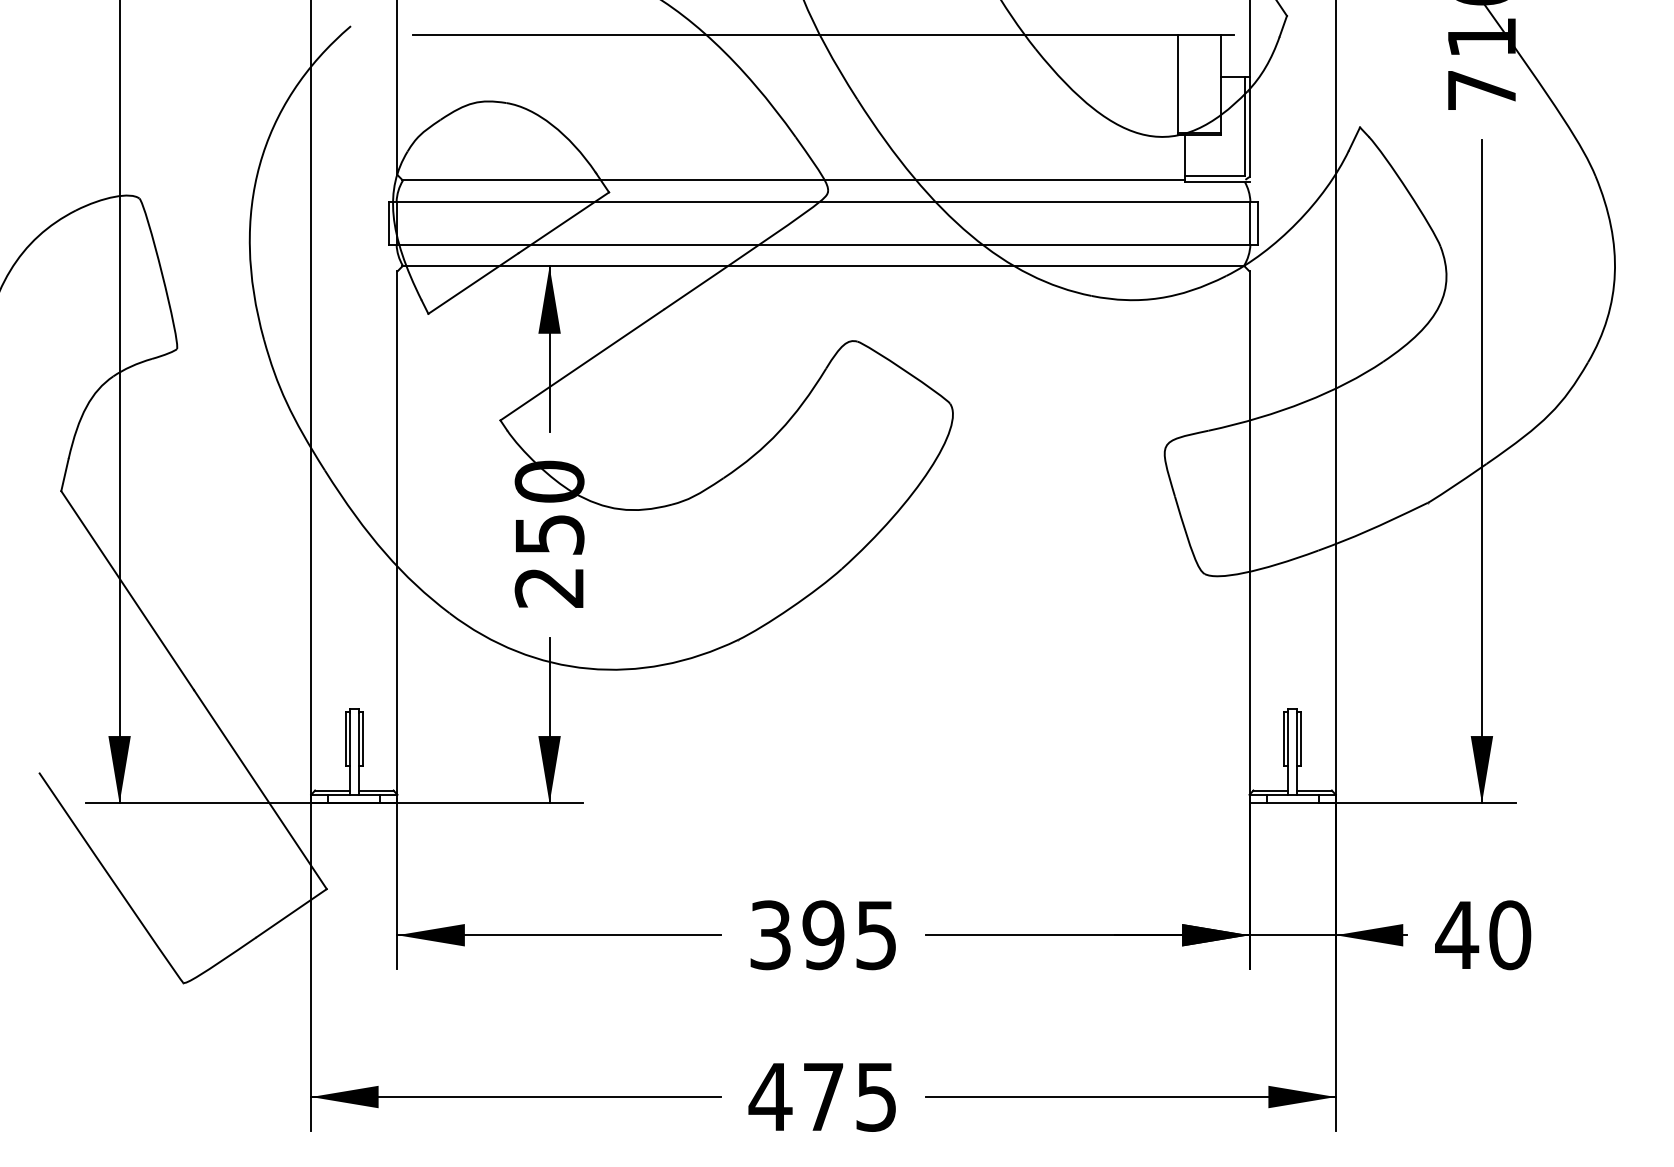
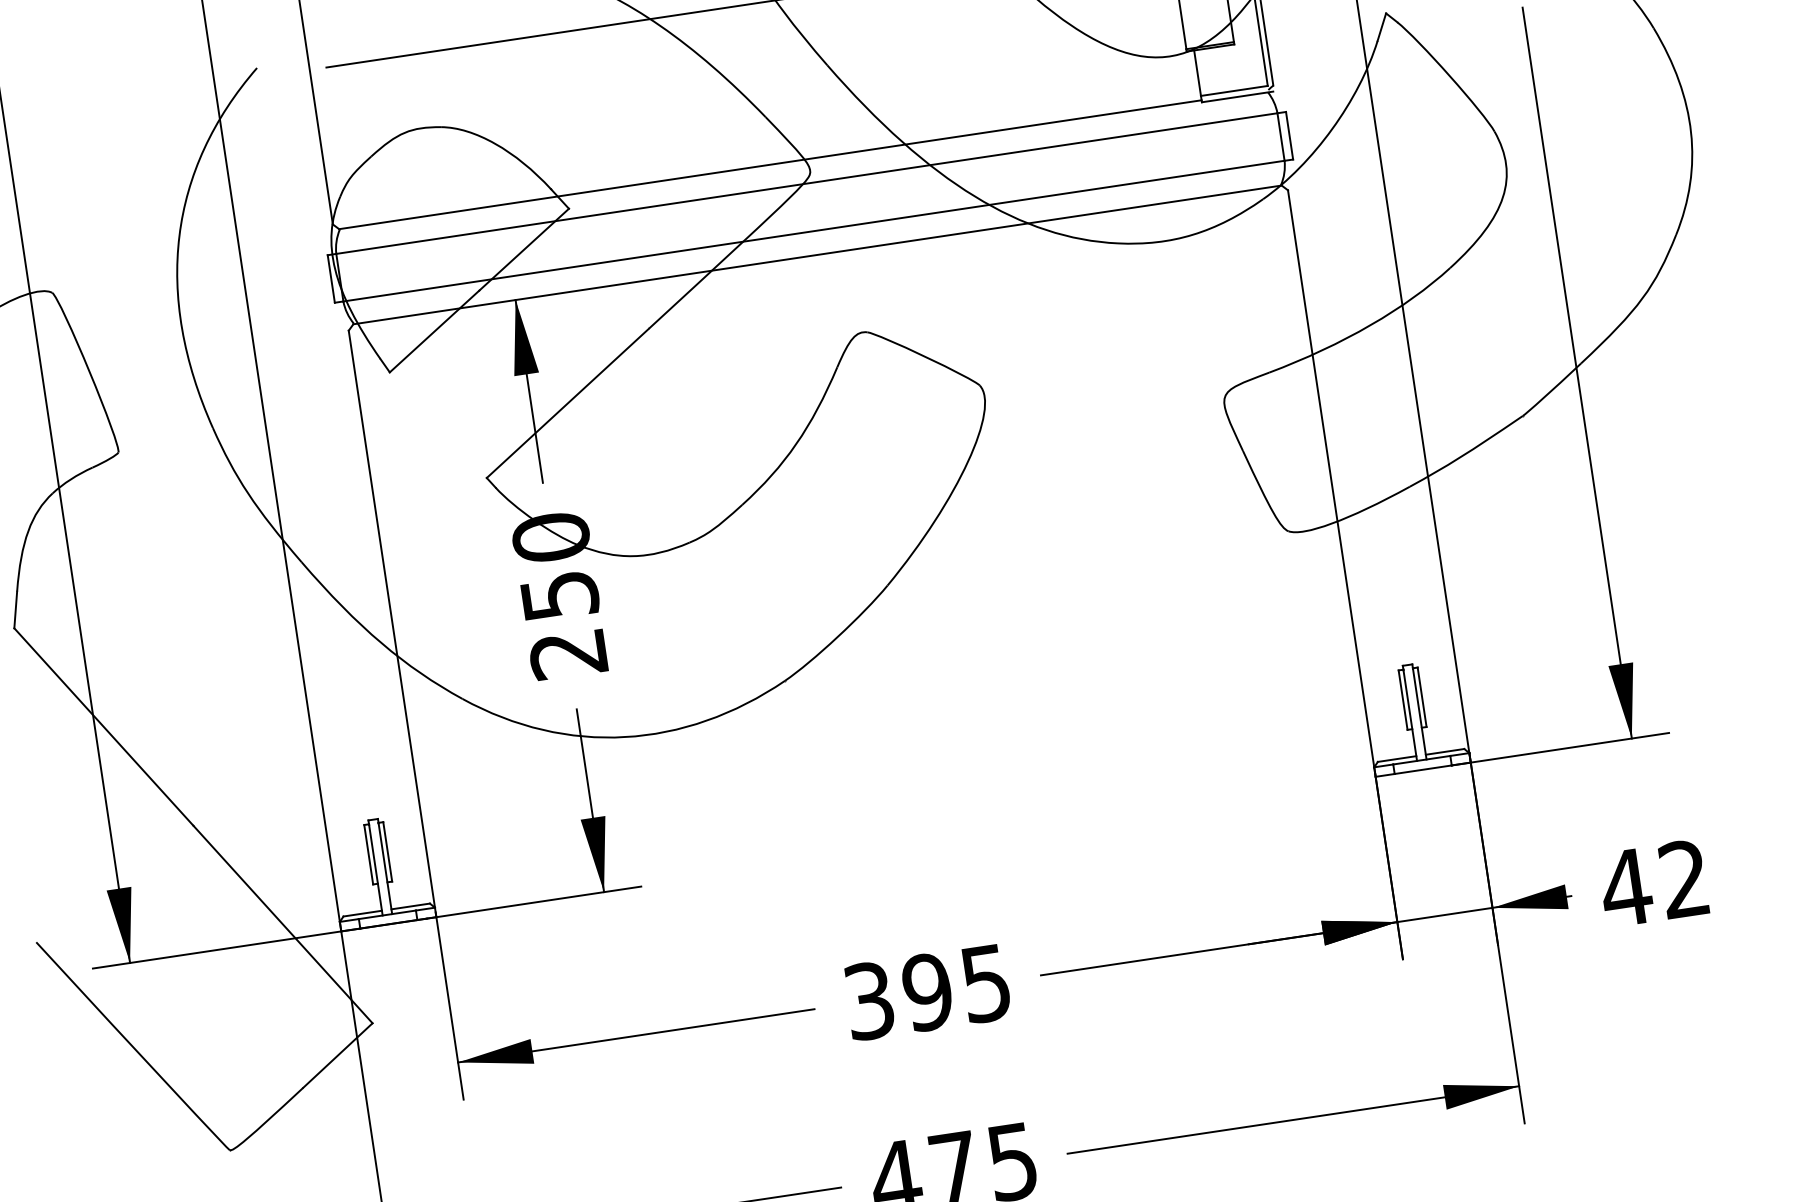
text: (1510, 935) -> (1685, 879), 40 -> 42

